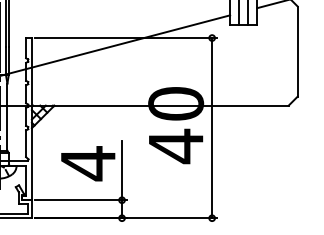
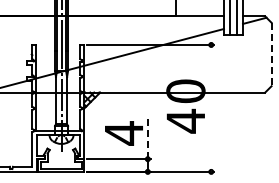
line: (297, 51) -> (271, 54), solid -> dashed
line: (212, 126) -> (211, 107), removed
line: (121, 170) -> (147, 138), solid -> dashed

